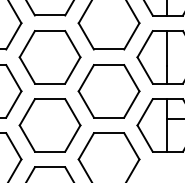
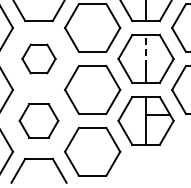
line: (167, 47) -> (145, 50), solid -> dashed
part: (49, 56) -> (38, 58), size x0.6
part: (49, 125) -> (38, 120), size x0.7

